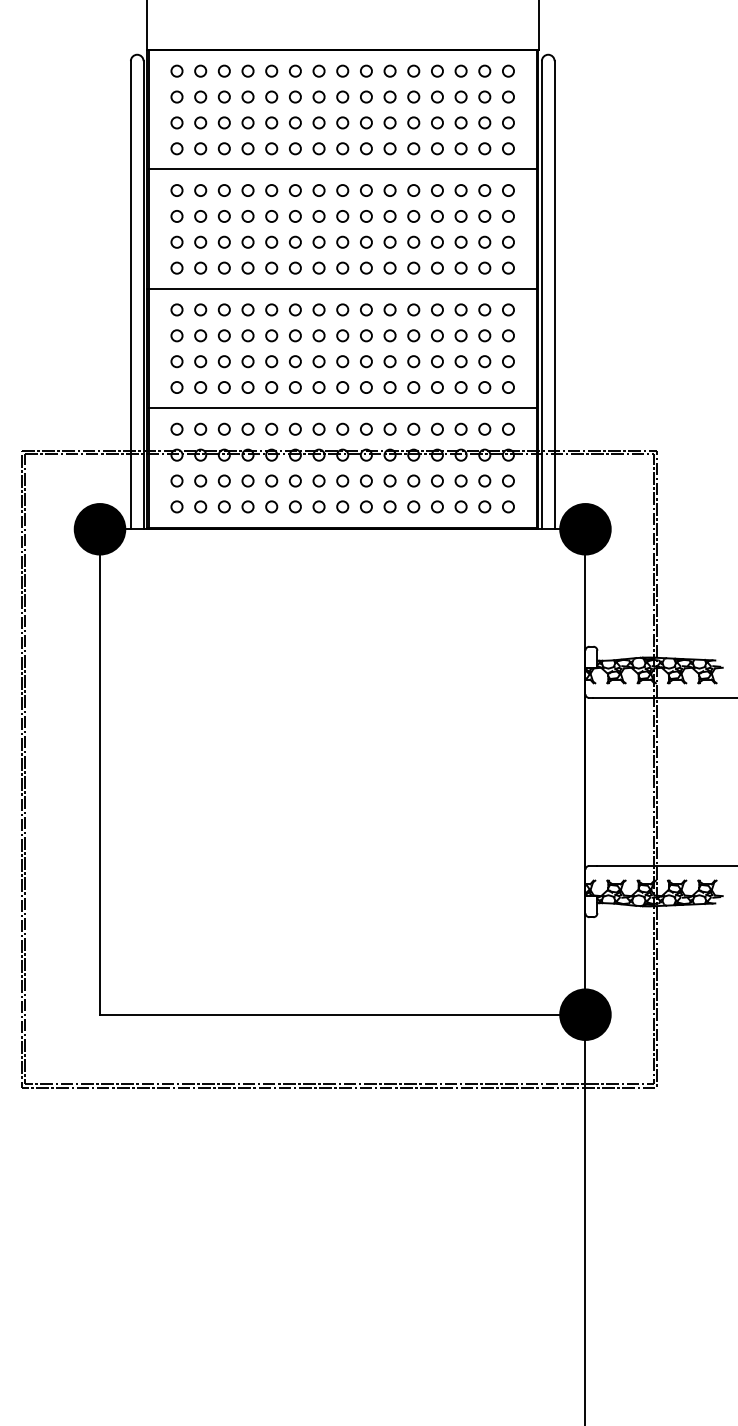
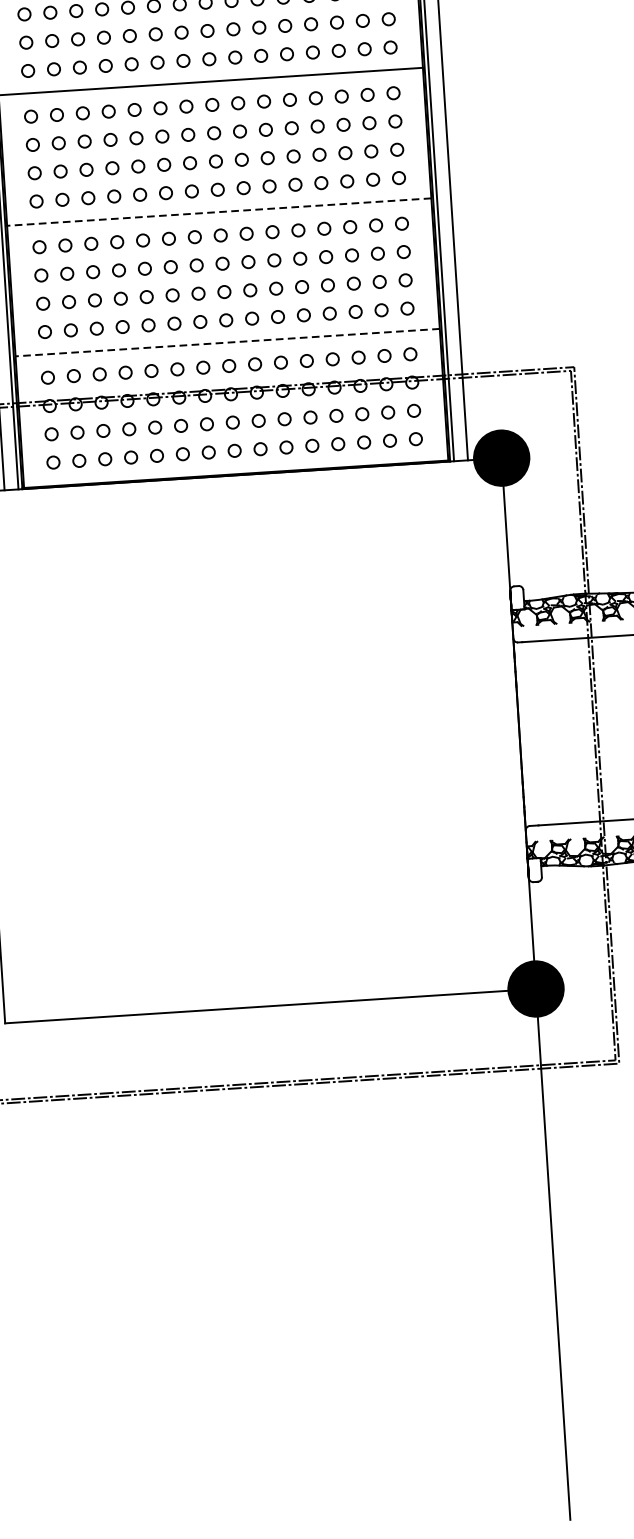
line: (341, 288) -> (217, 212), solid -> dashed
line: (342, 407) -> (227, 342), solid -> dashed

